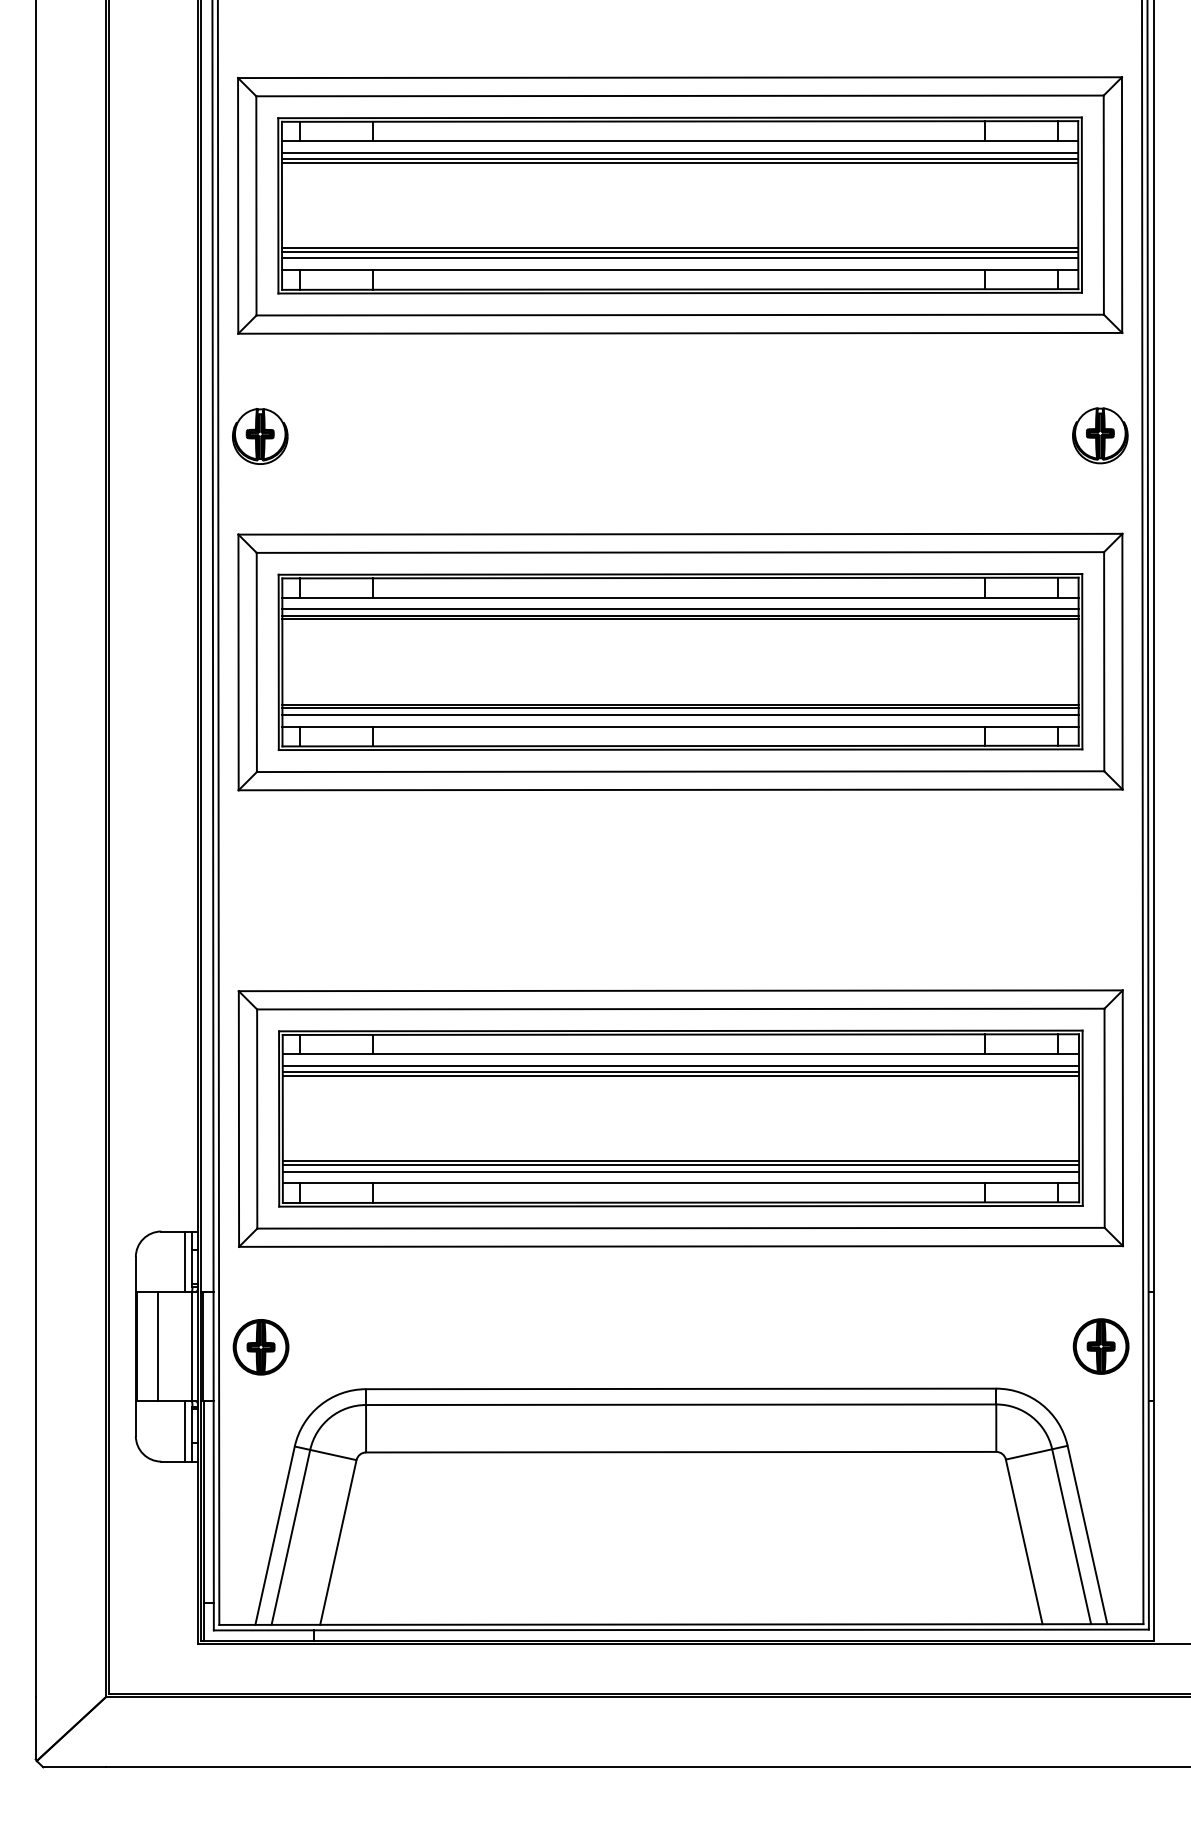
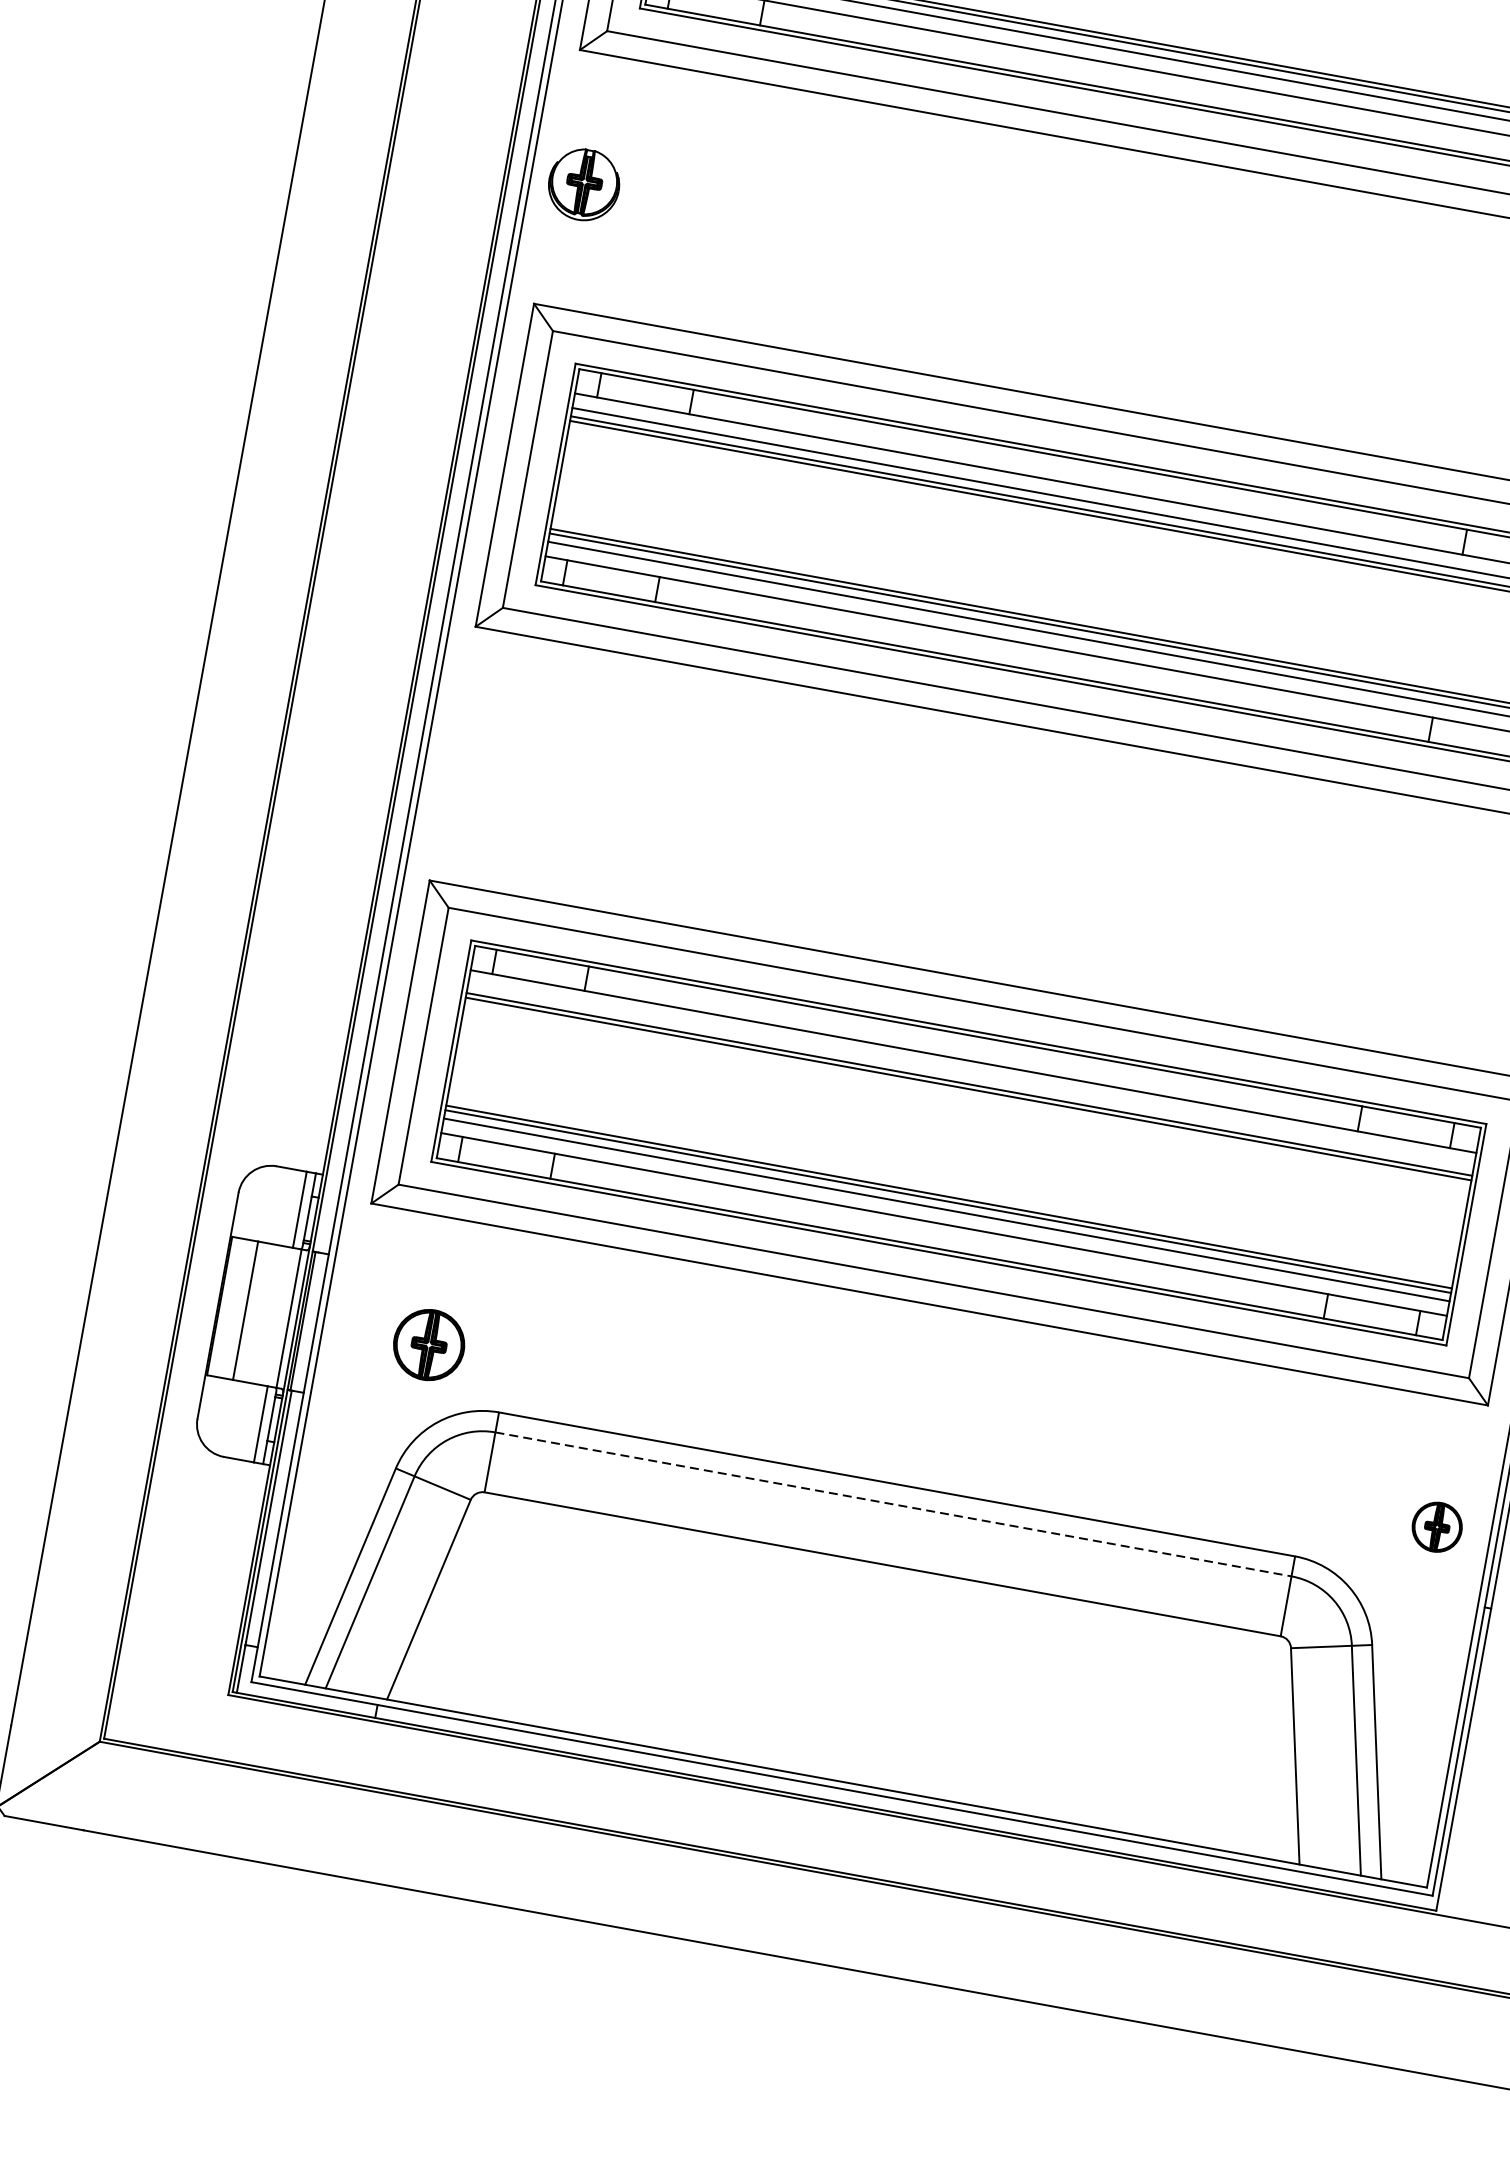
line: (680, 1065) -> (970, 1075), removed
part: (1100, 1346) -> (1436, 1527), size x0.7
part: (260, 1347) -> (428, 1345), moved
line: (681, 1404) -> (893, 1504), solid -> dashed

